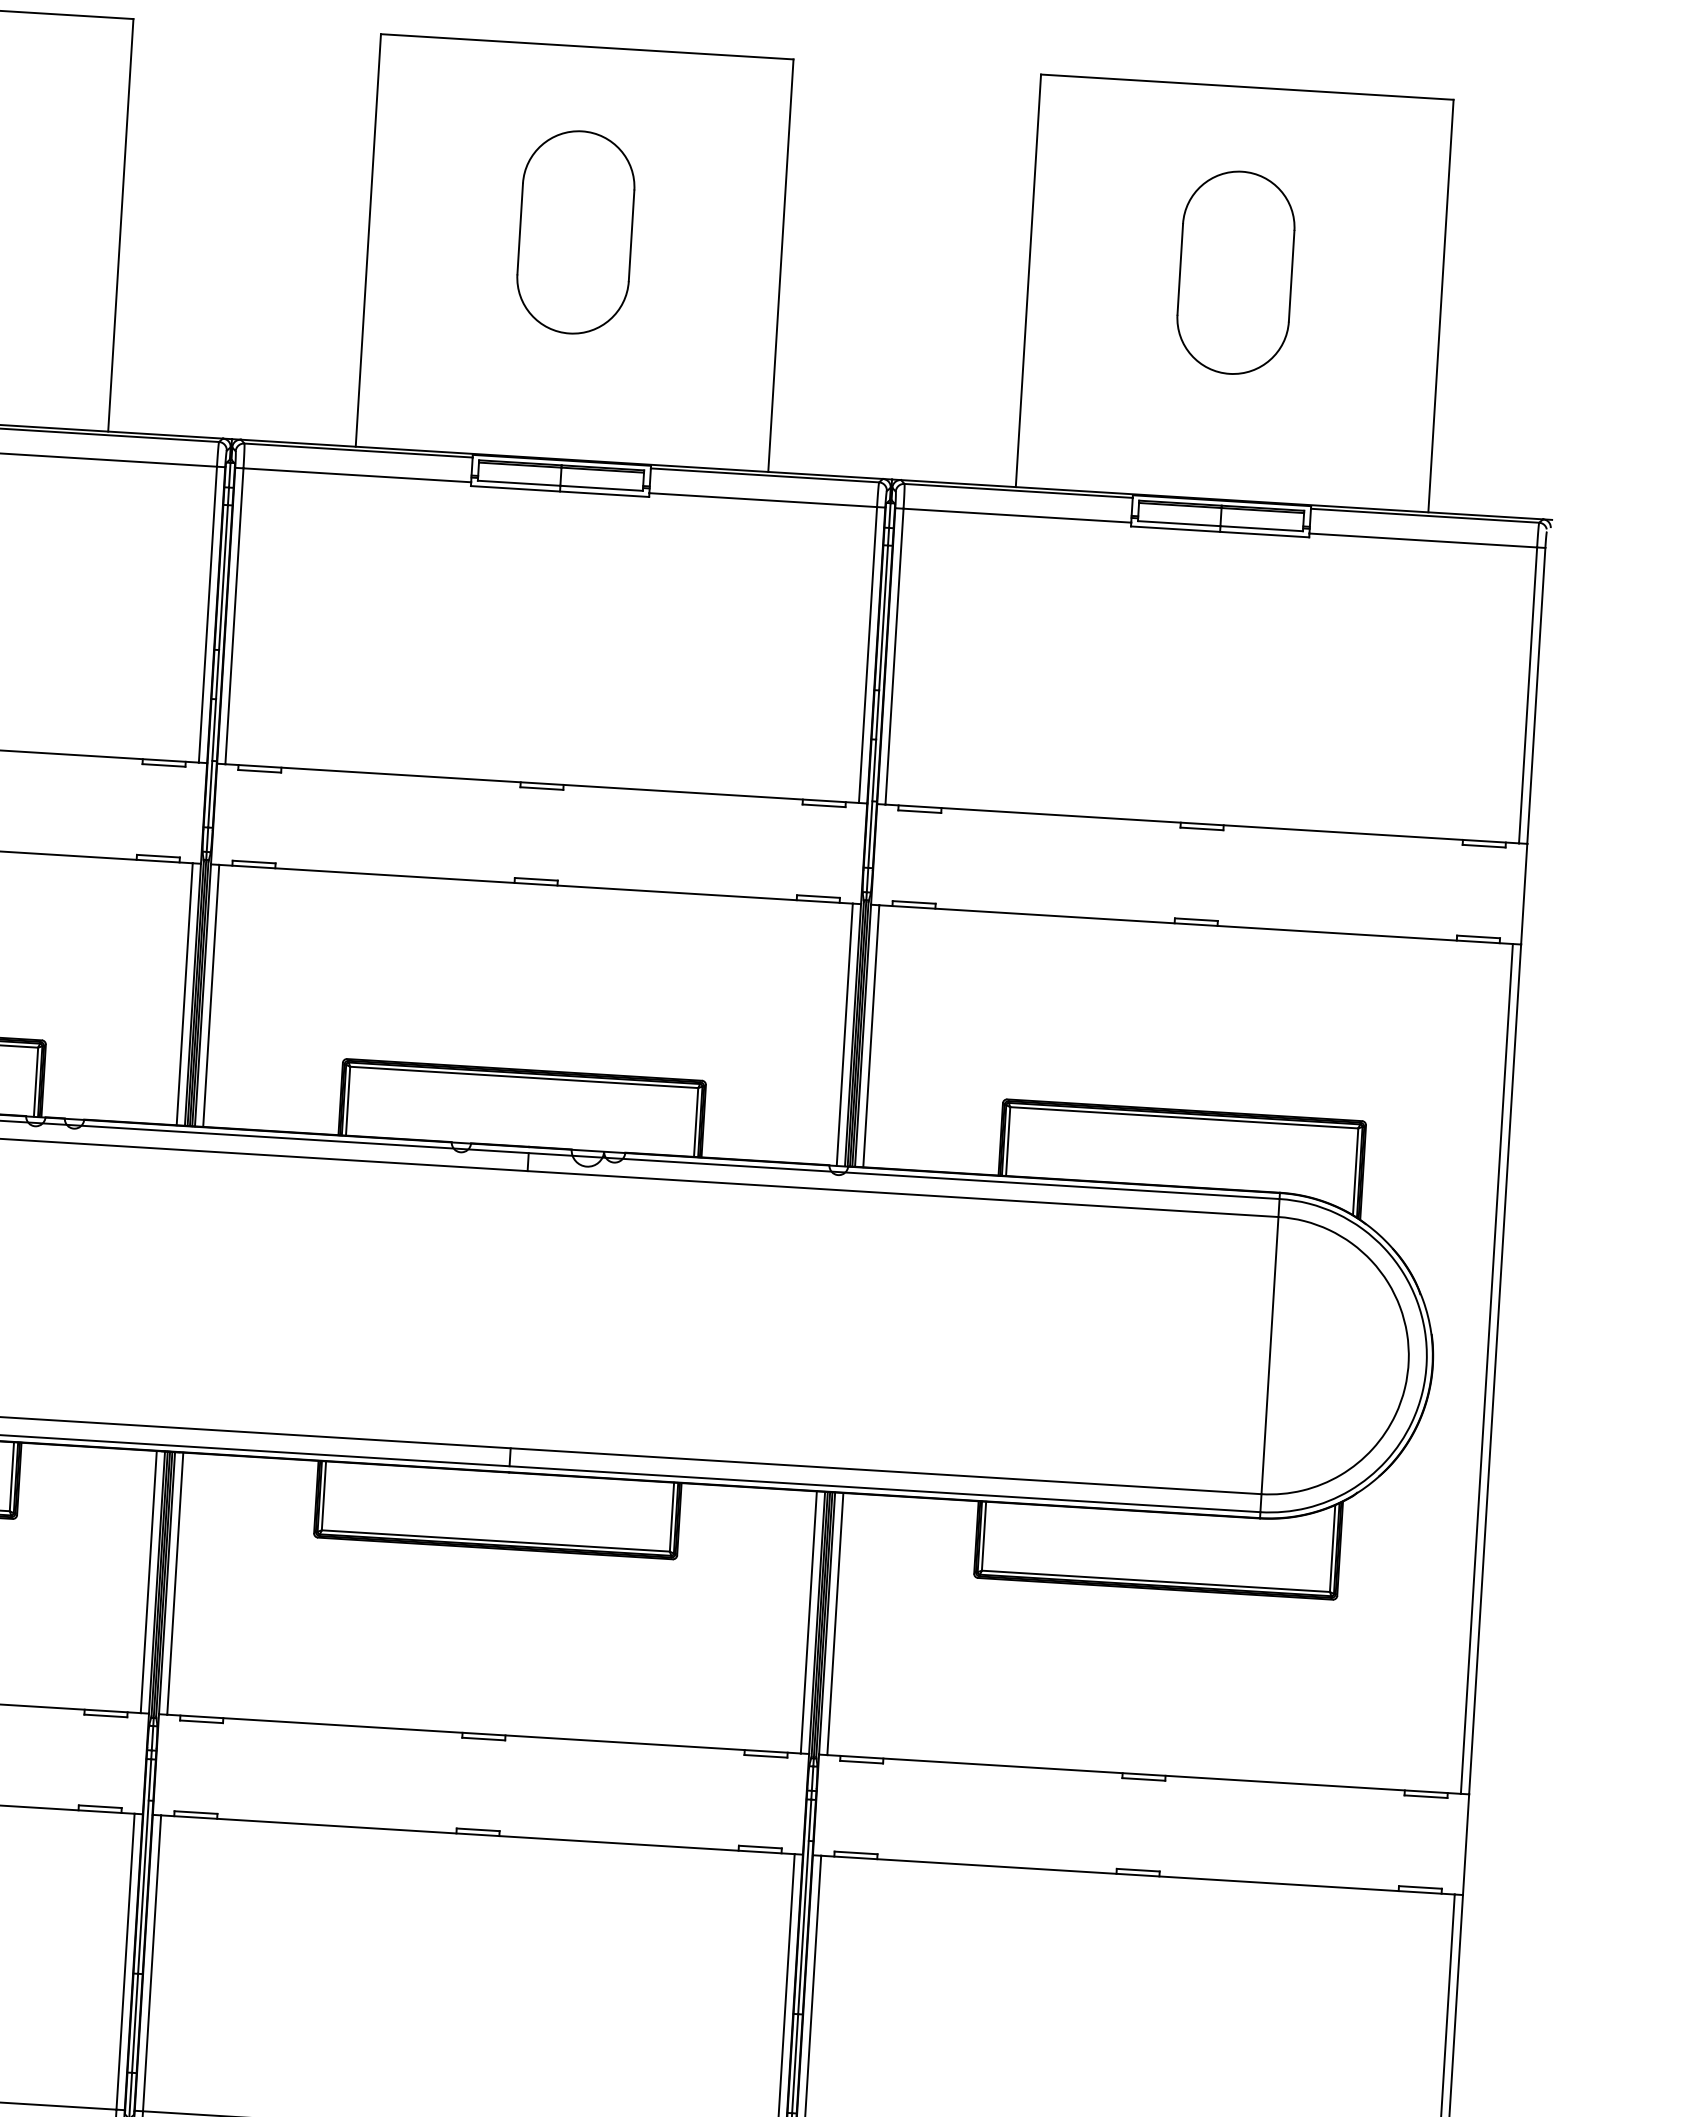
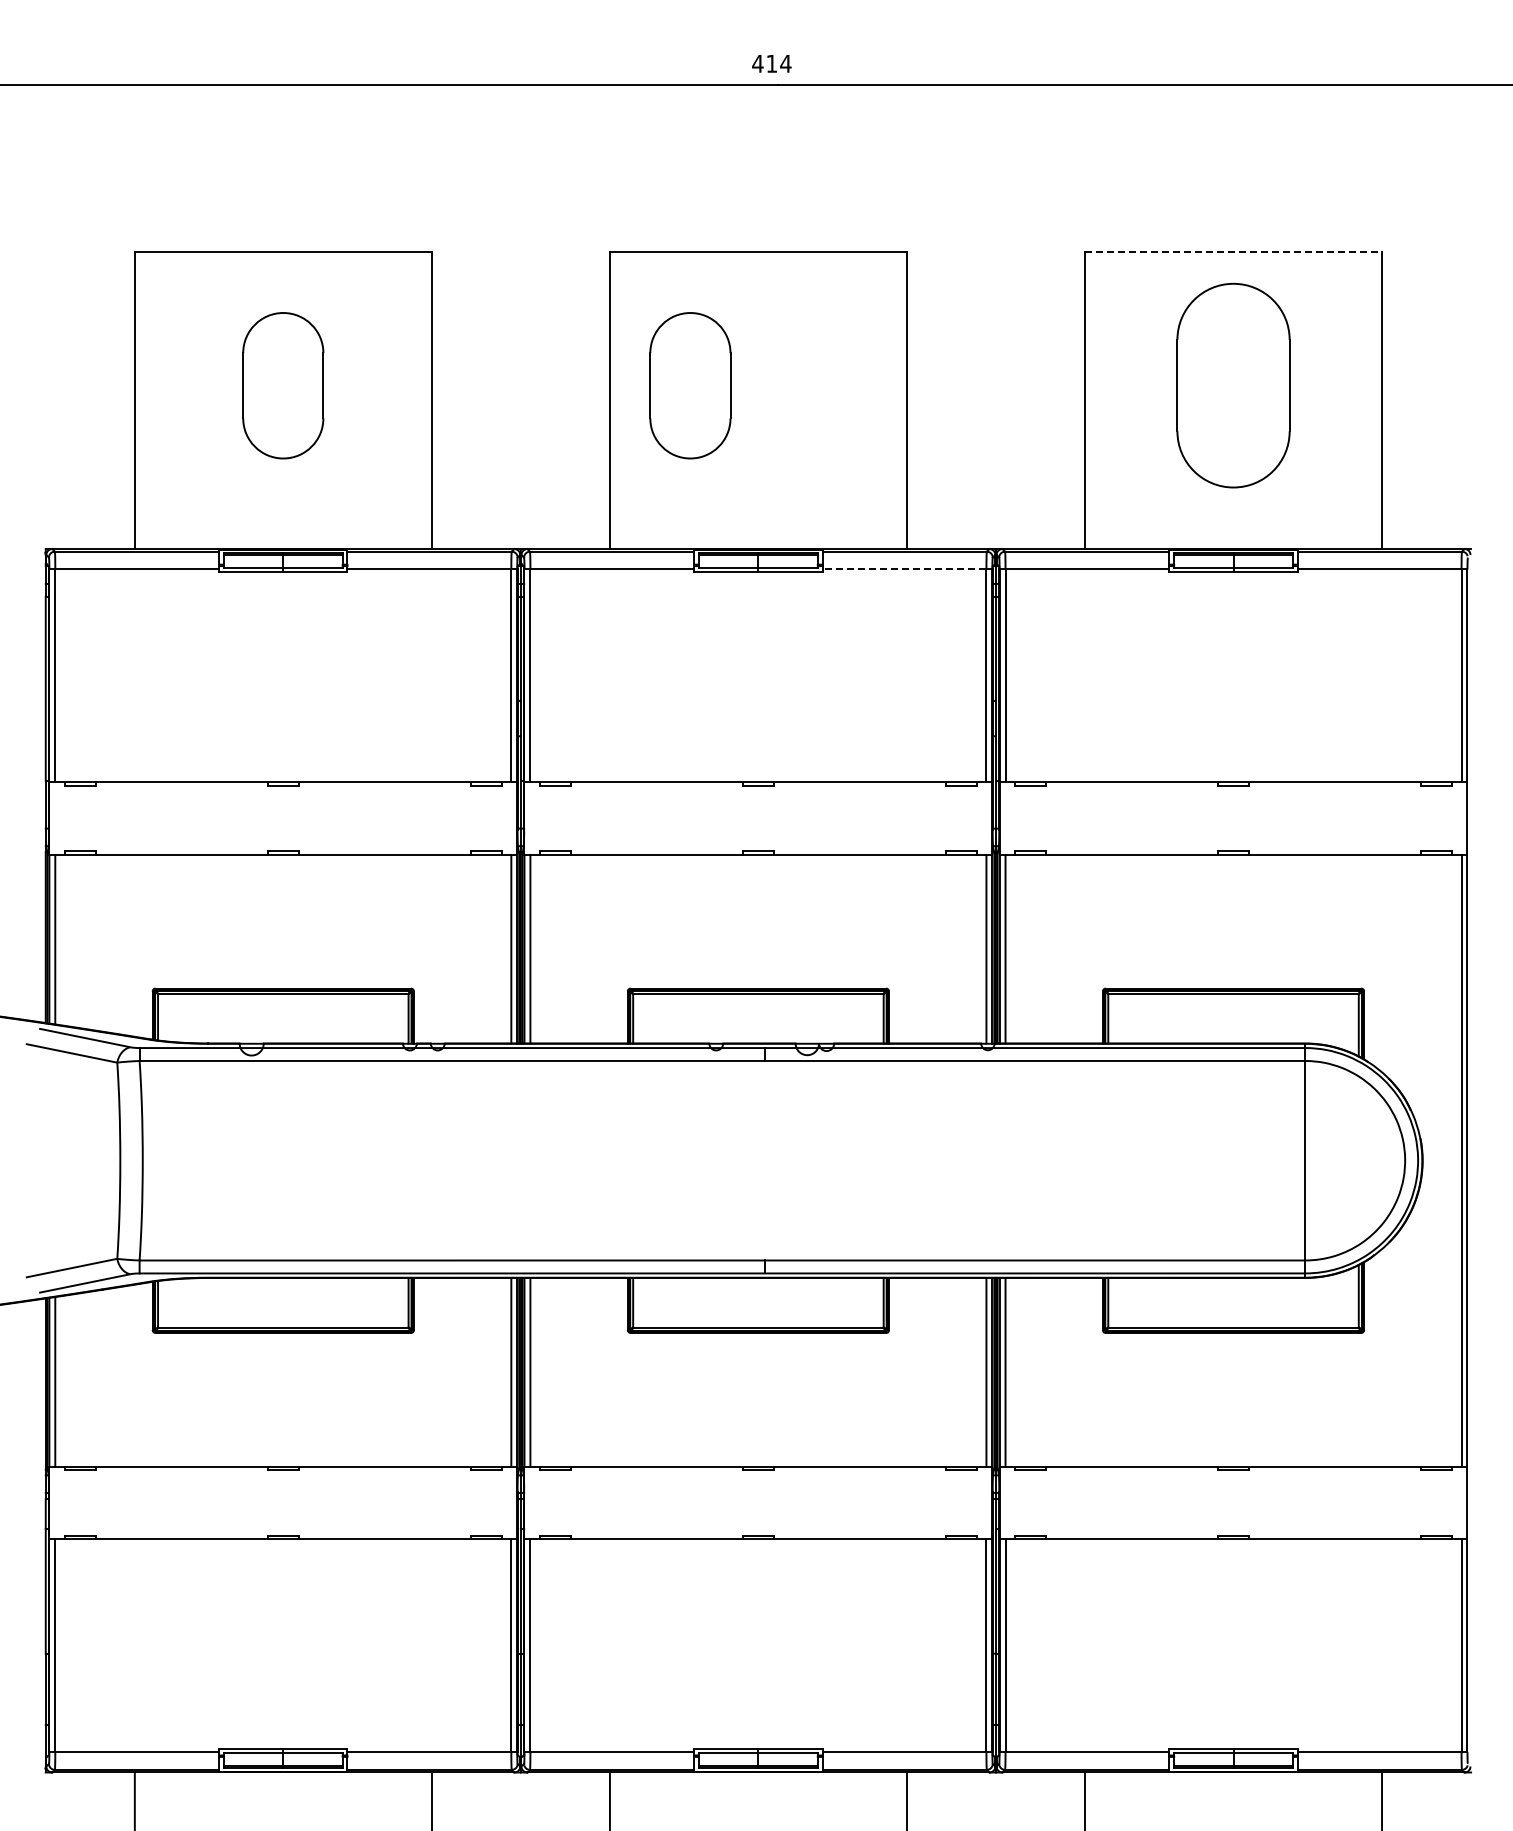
line: (1248, 87) -> (1234, 252), solid -> dashed
part: (576, 232) -> (690, 385), moved
part: (1235, 272) -> (1233, 385), size x1.4
line: (763, 500) -> (904, 569), solid -> dashed

